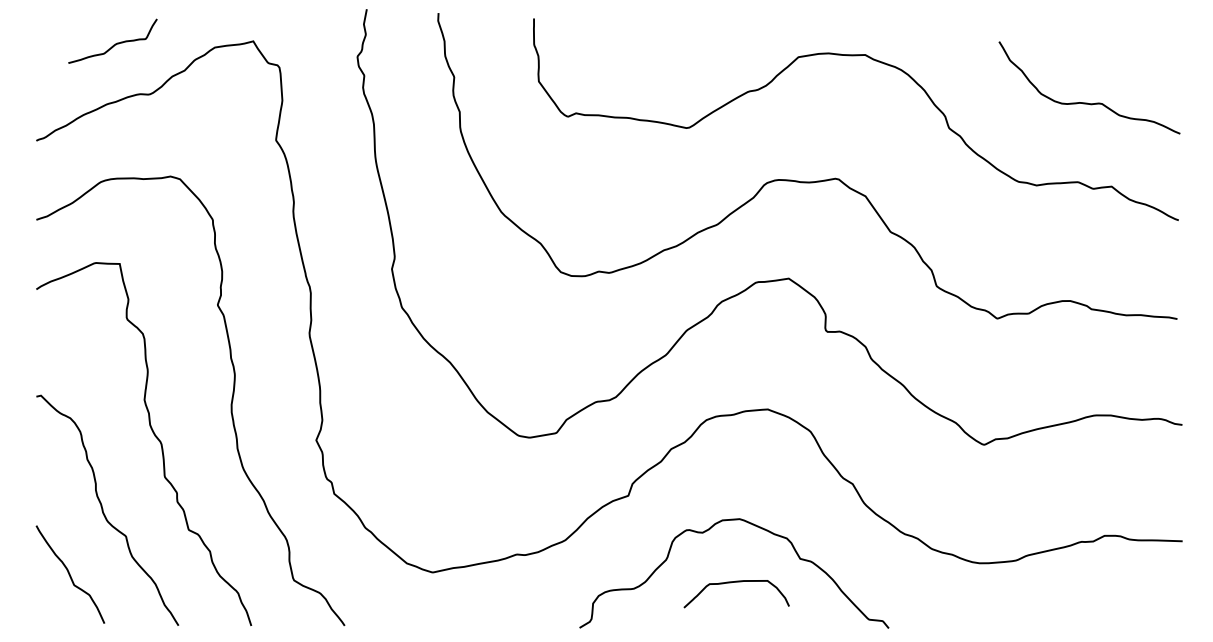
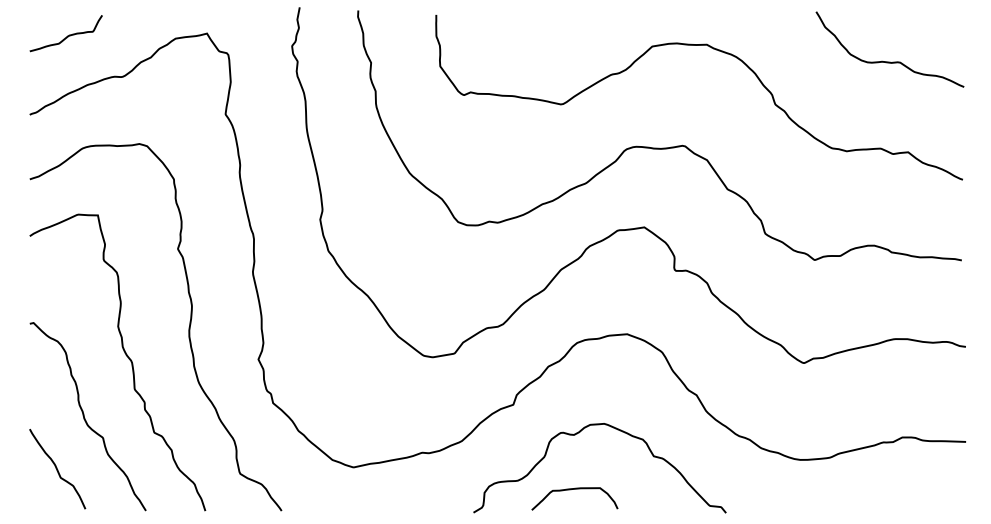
curve: (113, 44) -> (66, 36), moved
curve: (1087, 102) -> (888, 61), moved
curve: (736, 582) -> (574, 489), moved

